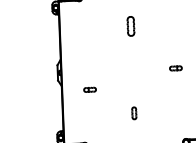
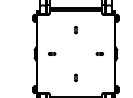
part: (130, 27) -> (75, 30), size x0.62
part: (90, 88) -> (52, 53), moved

